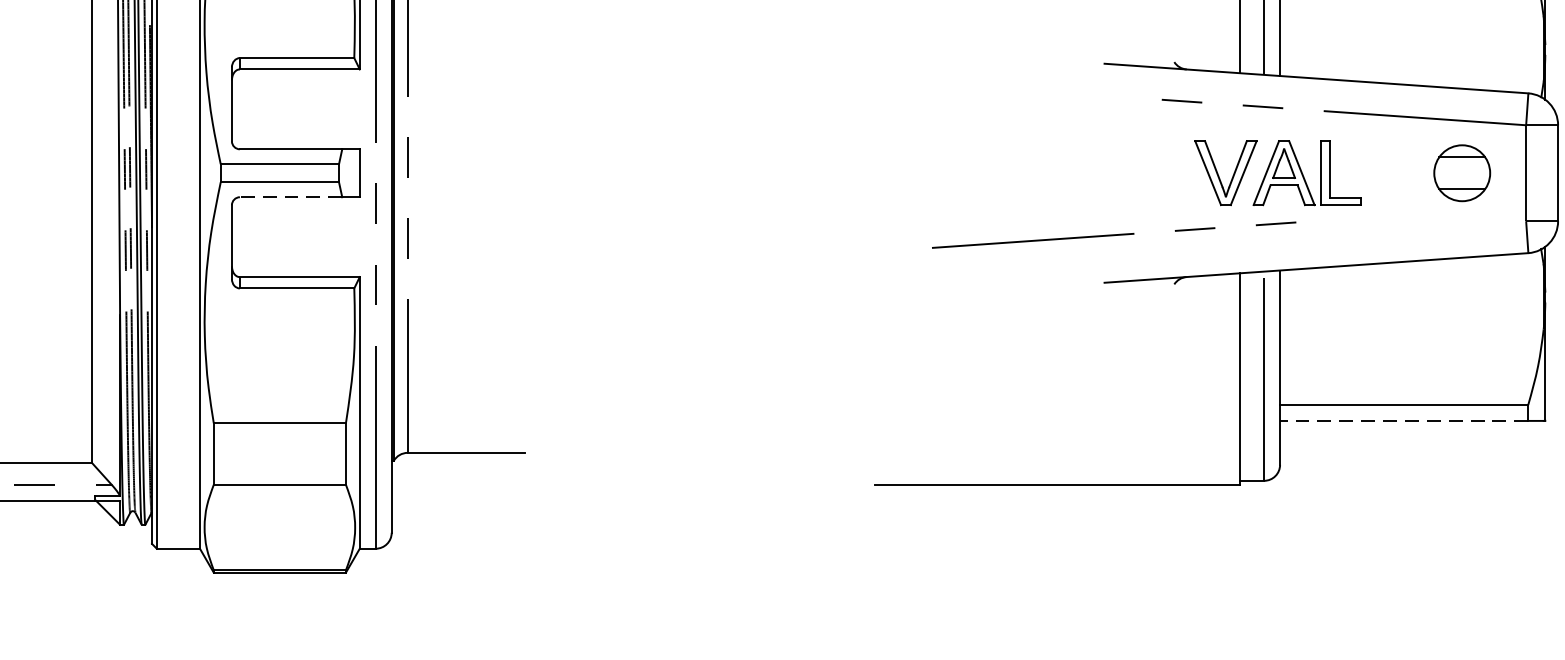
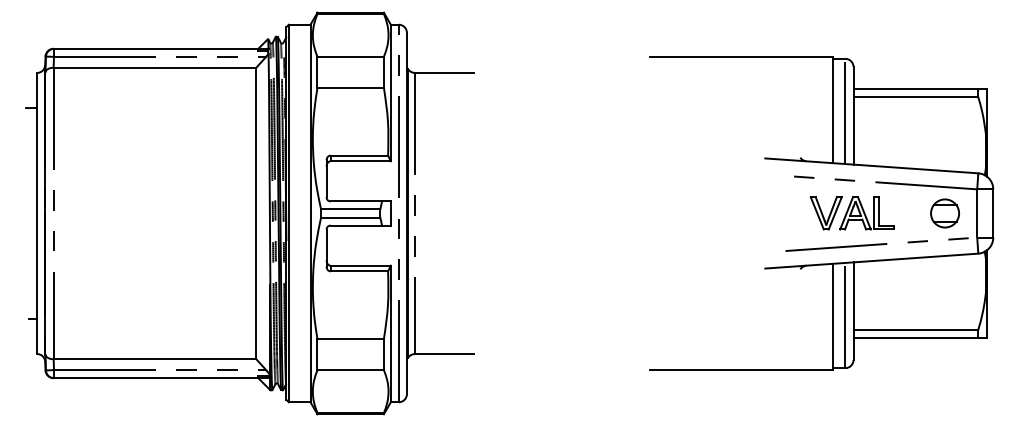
line: (291, 197) -> (356, 225), dashed -> solid
line: (1112, 234) -> (876, 244), moved
line: (1403, 421) -> (915, 338), dashed -> solid

